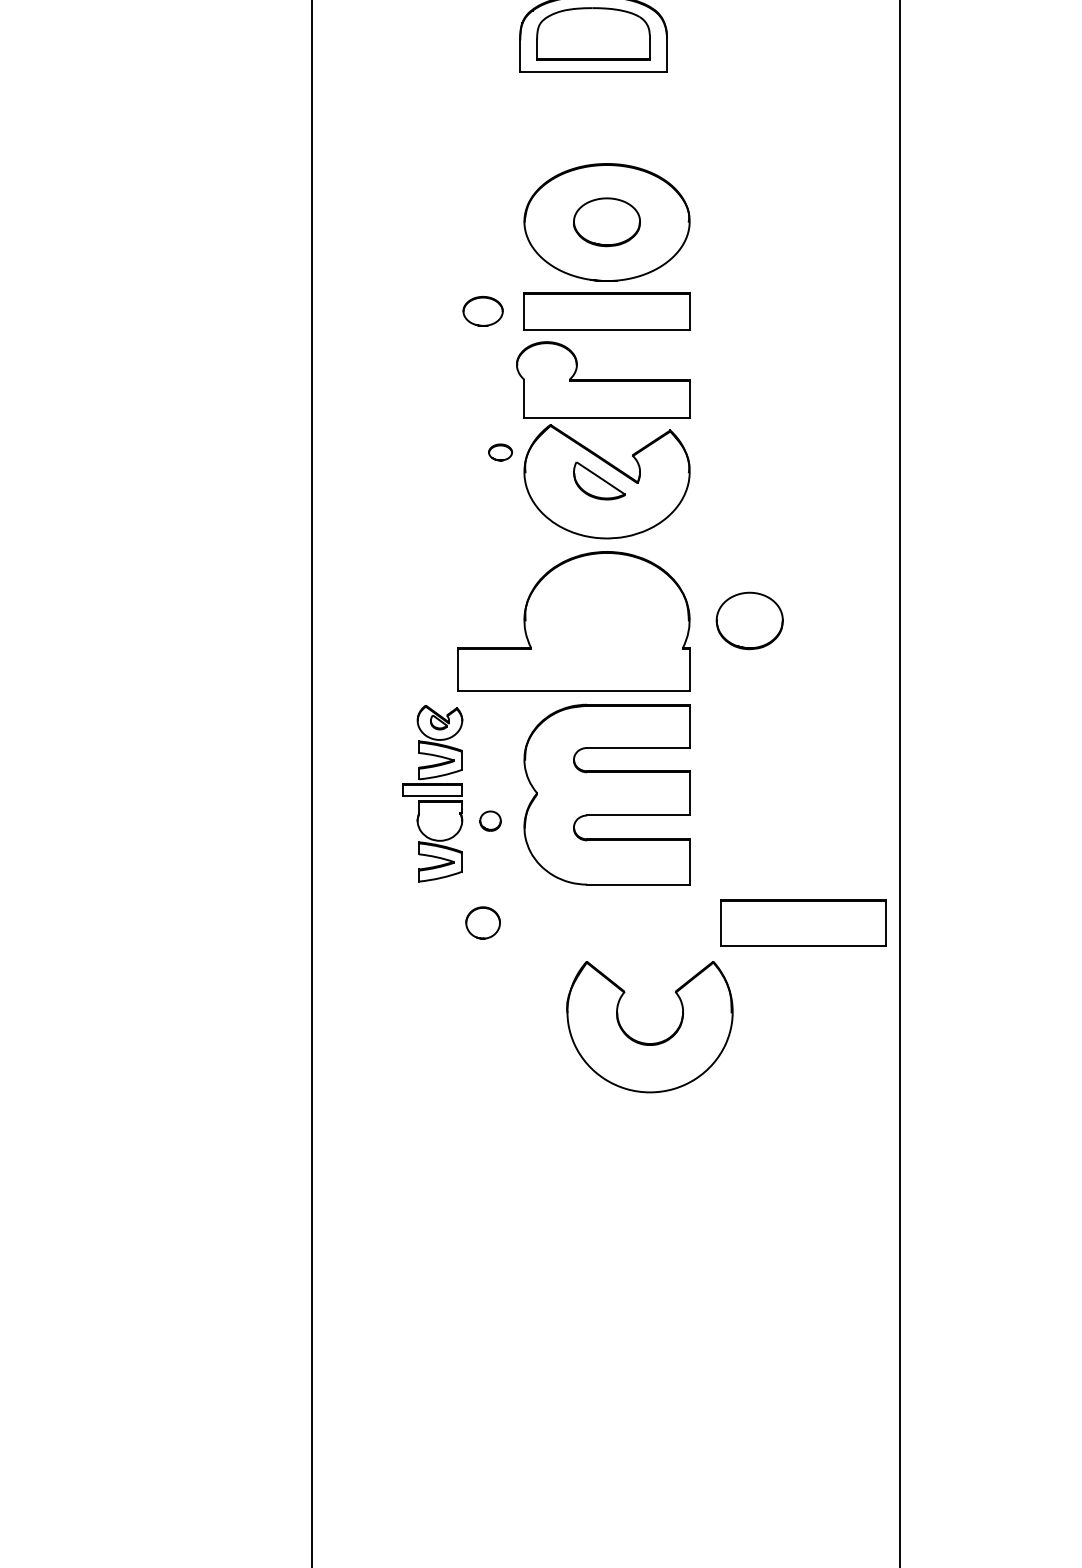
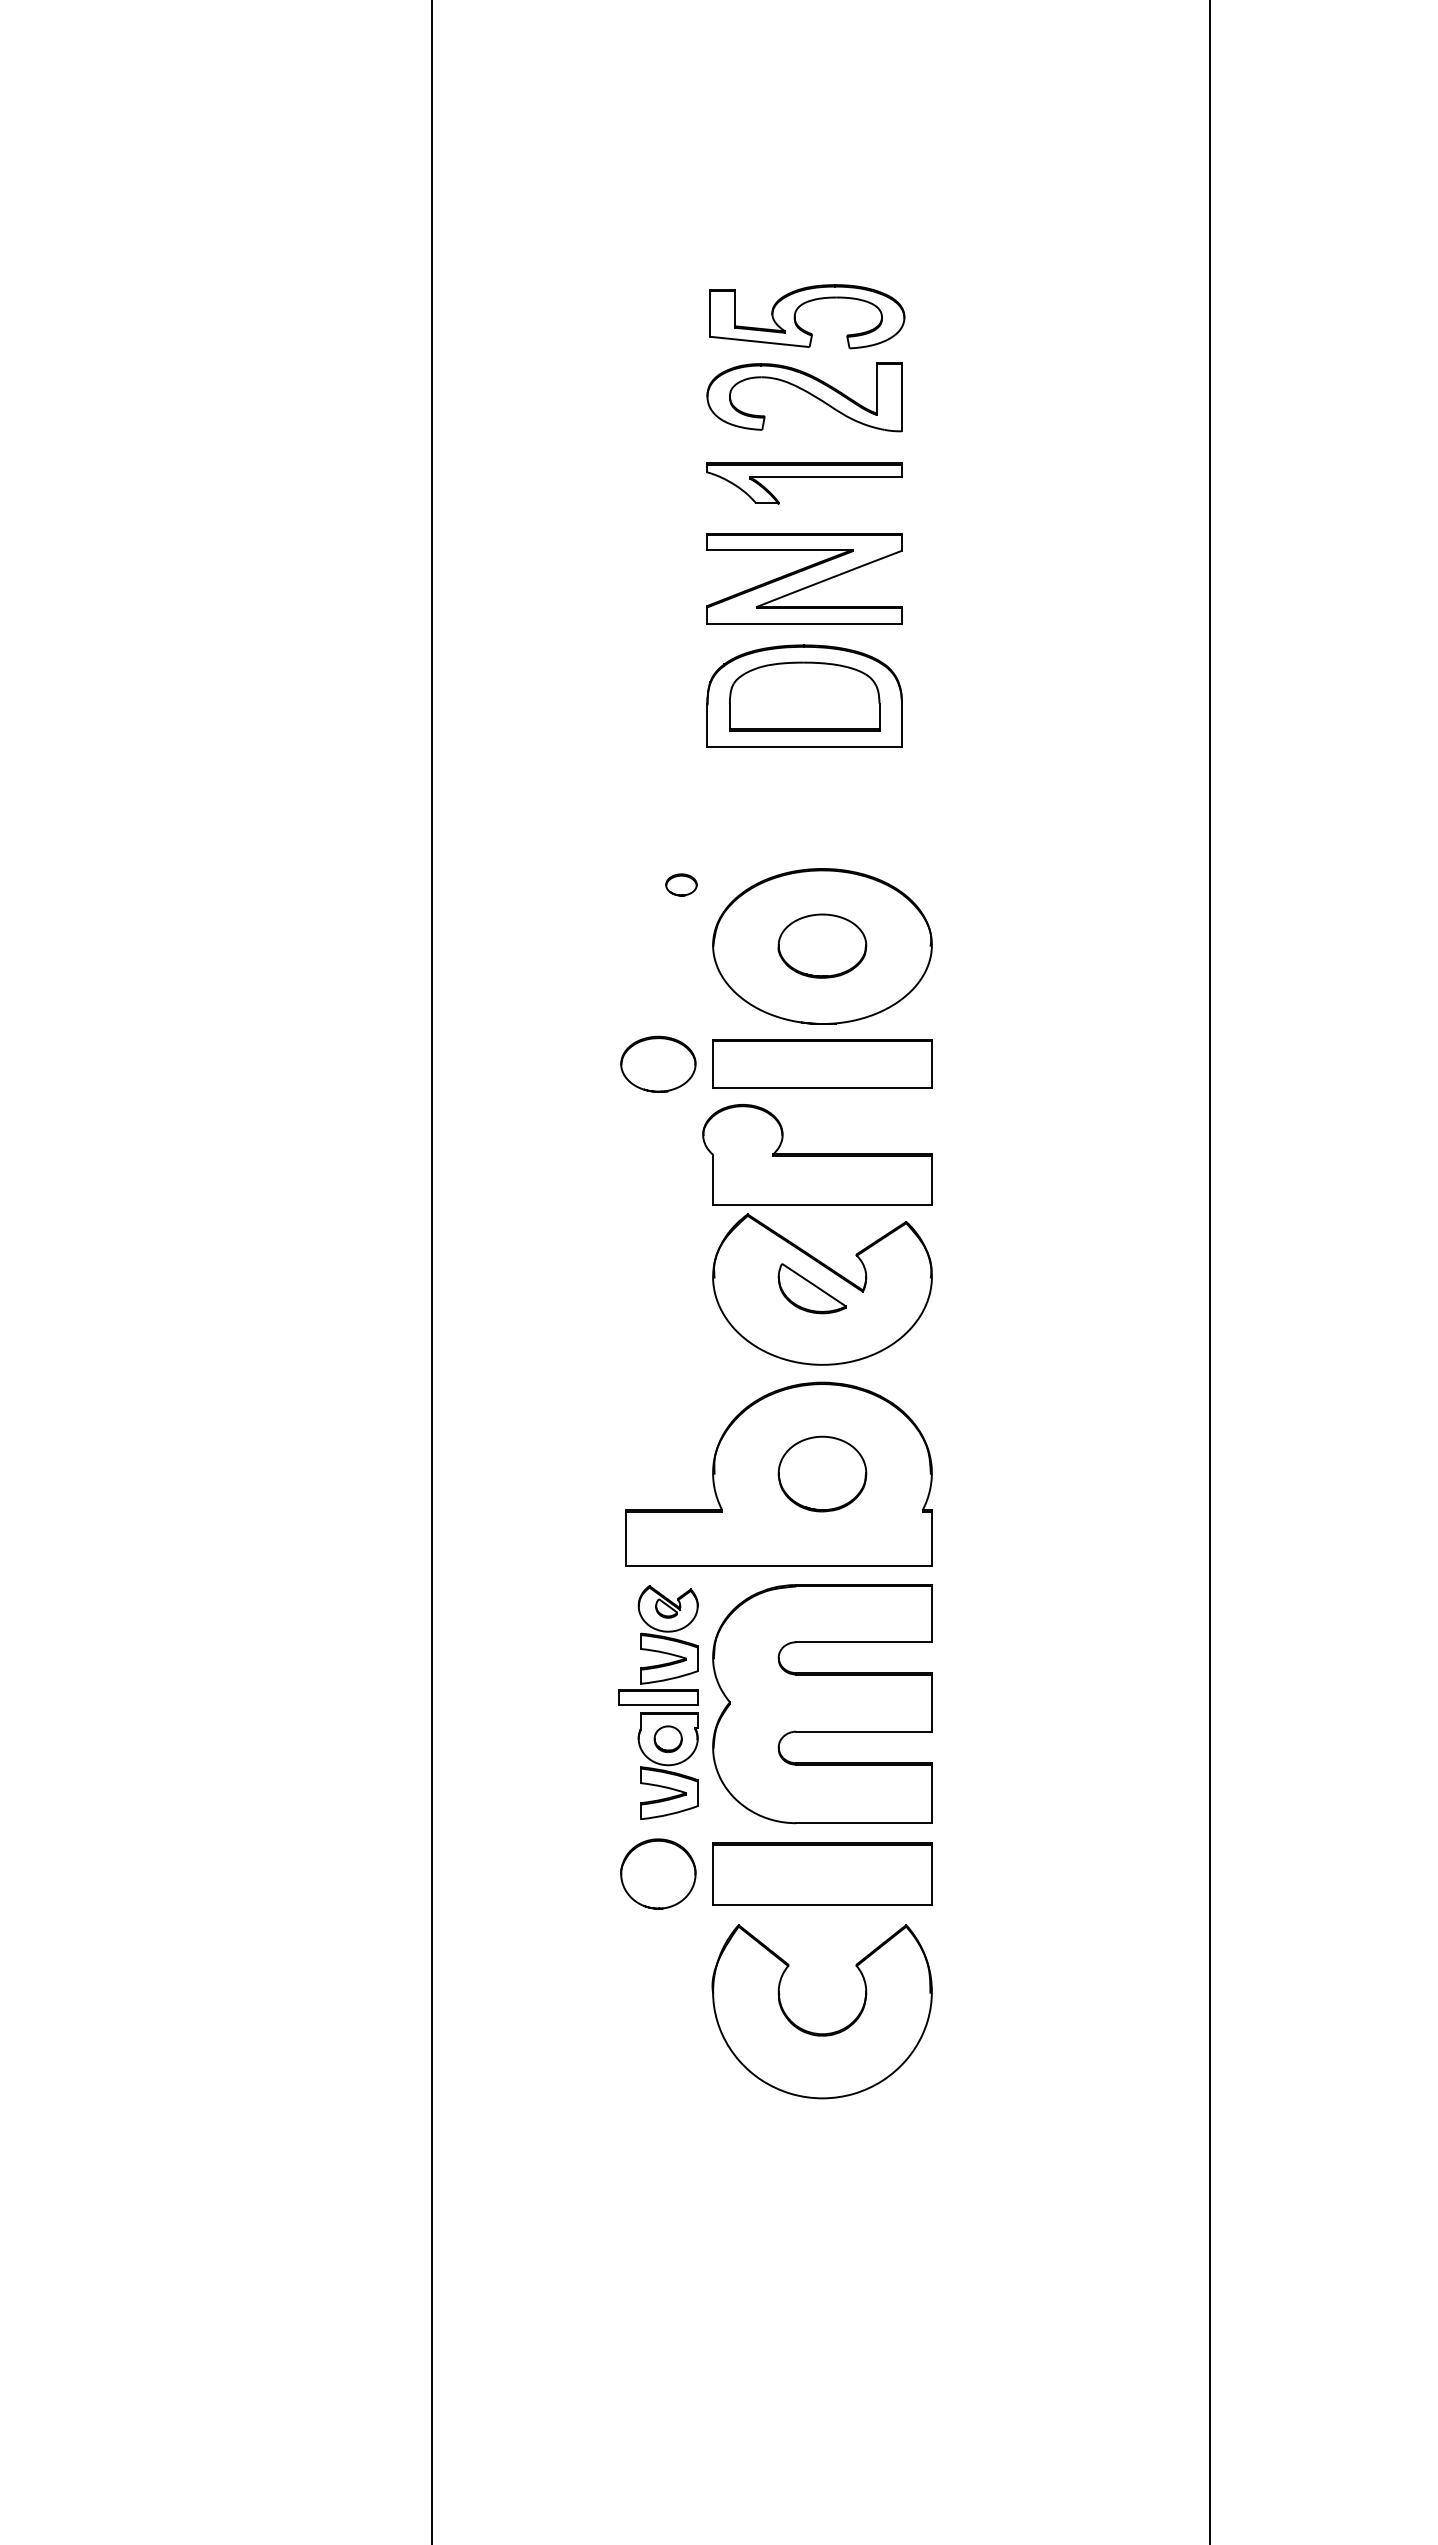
part: (483, 310) -> (658, 1063), size x1.43
part: (500, 452) -> (681, 884), moved
part: (749, 620) -> (822, 1473), moved
part: (432, 793) -> (658, 1702), moved
part: (483, 922) -> (658, 1873), size x1.67
part: (803, 922) -> (822, 1873), moved
part: (645, 1042) -> (816, 2032), moved

